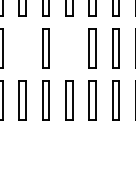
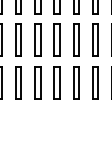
part: (22, 47) -> (18, 39), added
part: (68, 47) -> (56, 39), added

